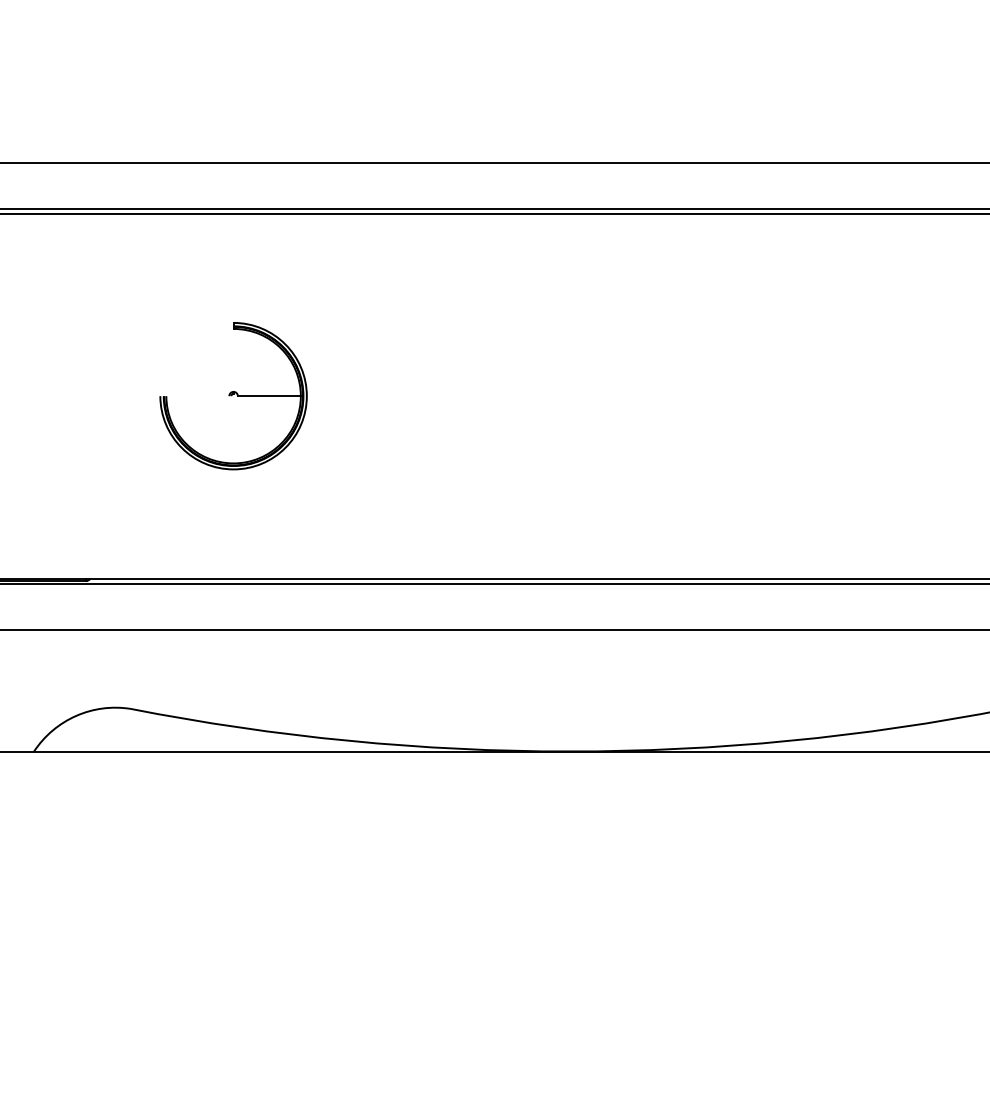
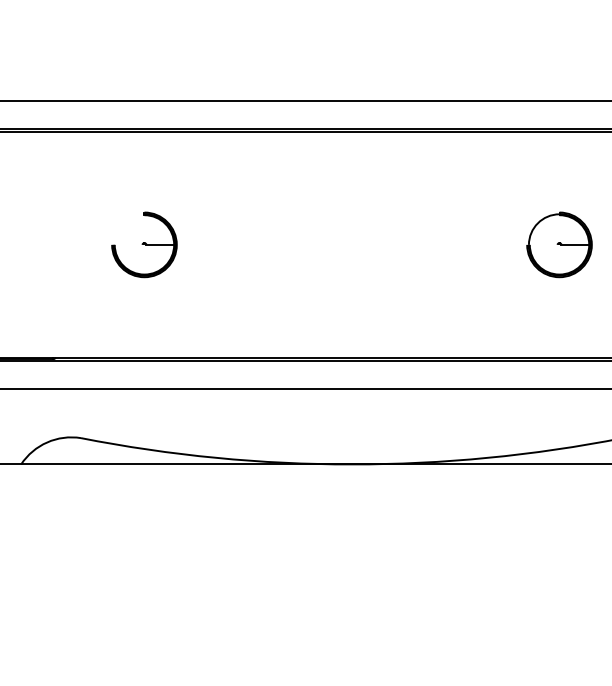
part: (233, 395) -> (144, 244), size x0.71
part: (905, 395) -> (559, 244), added

